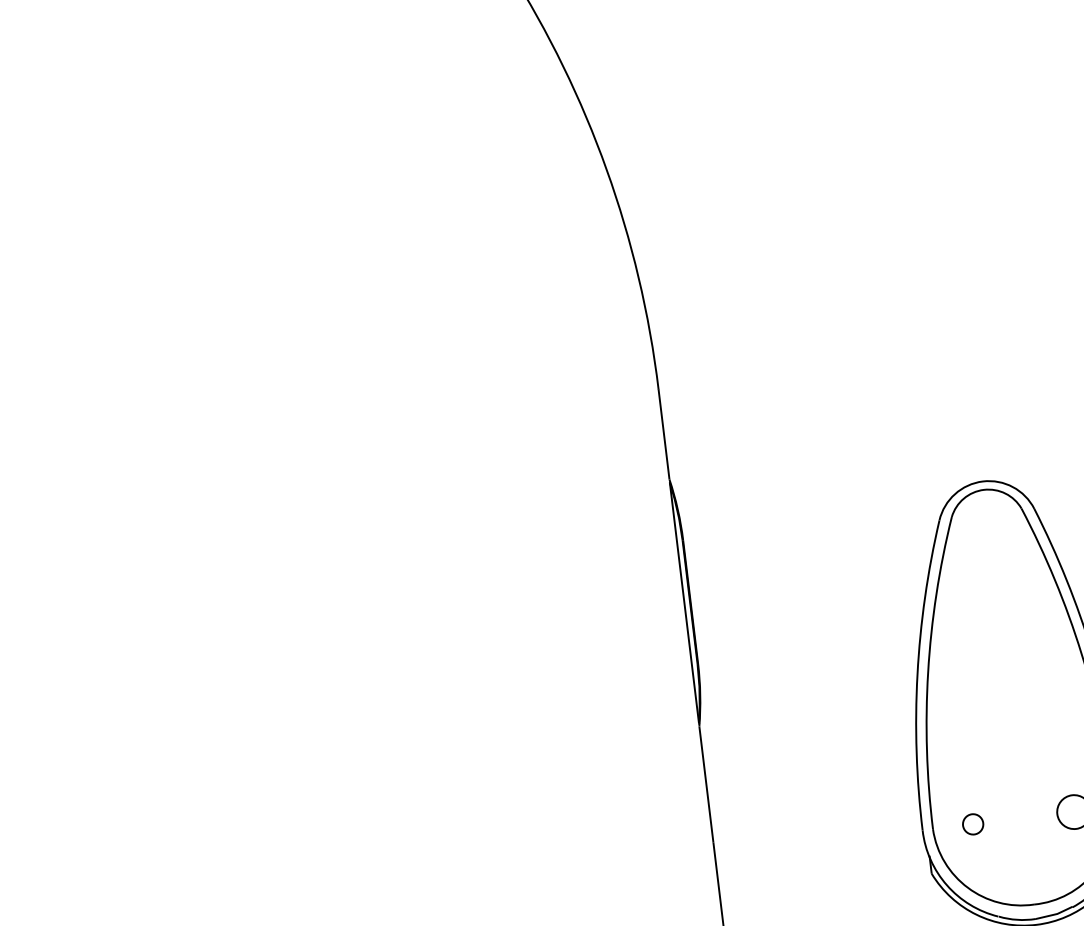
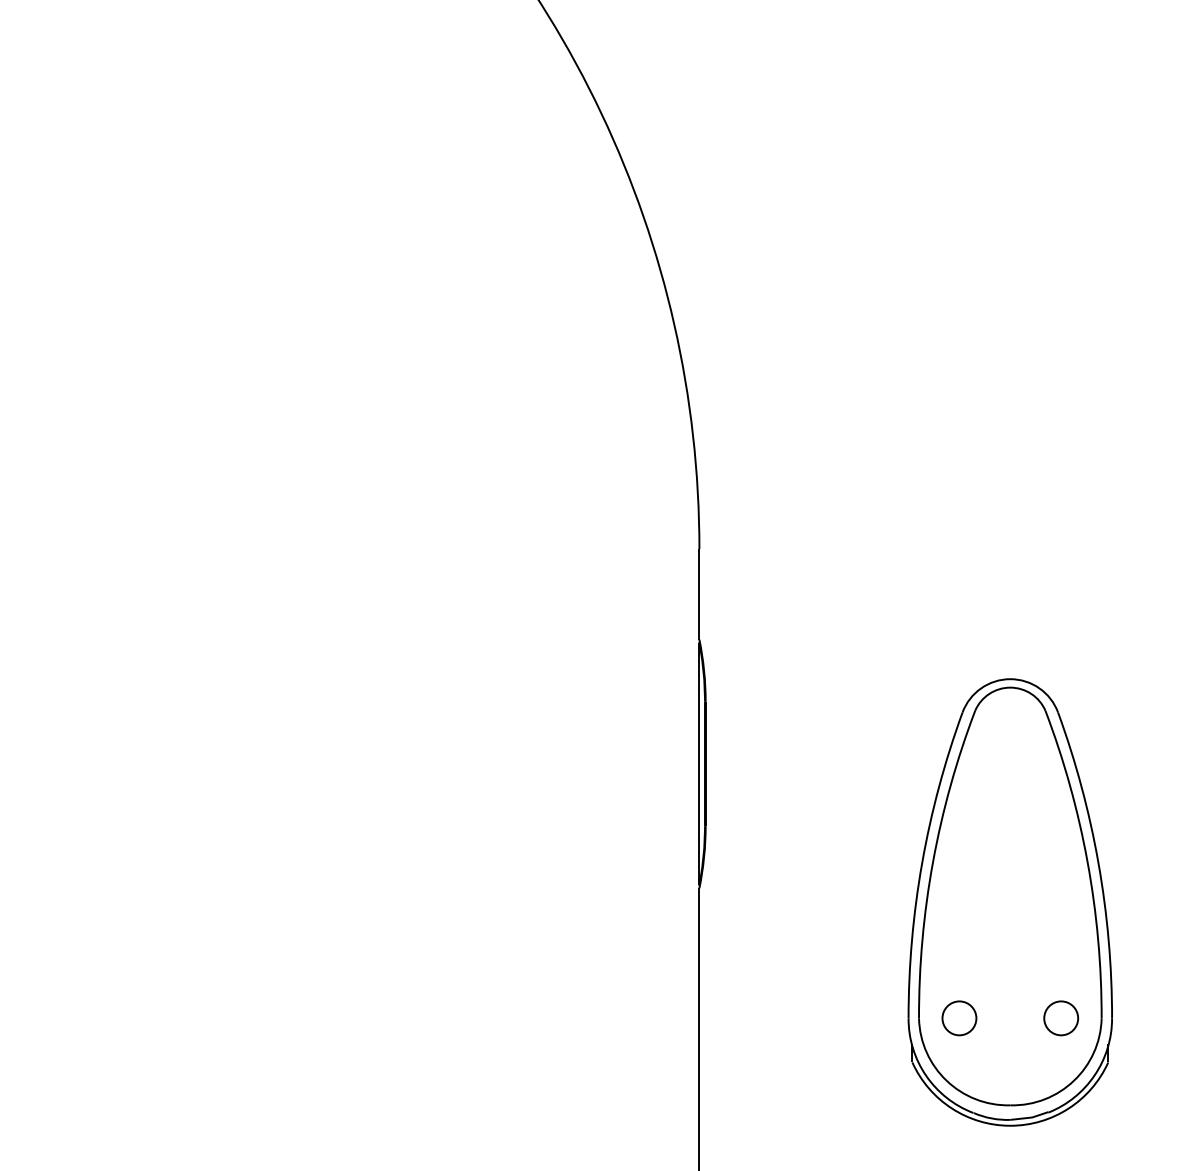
part: (973, 824) -> (959, 1018), size x1.67

